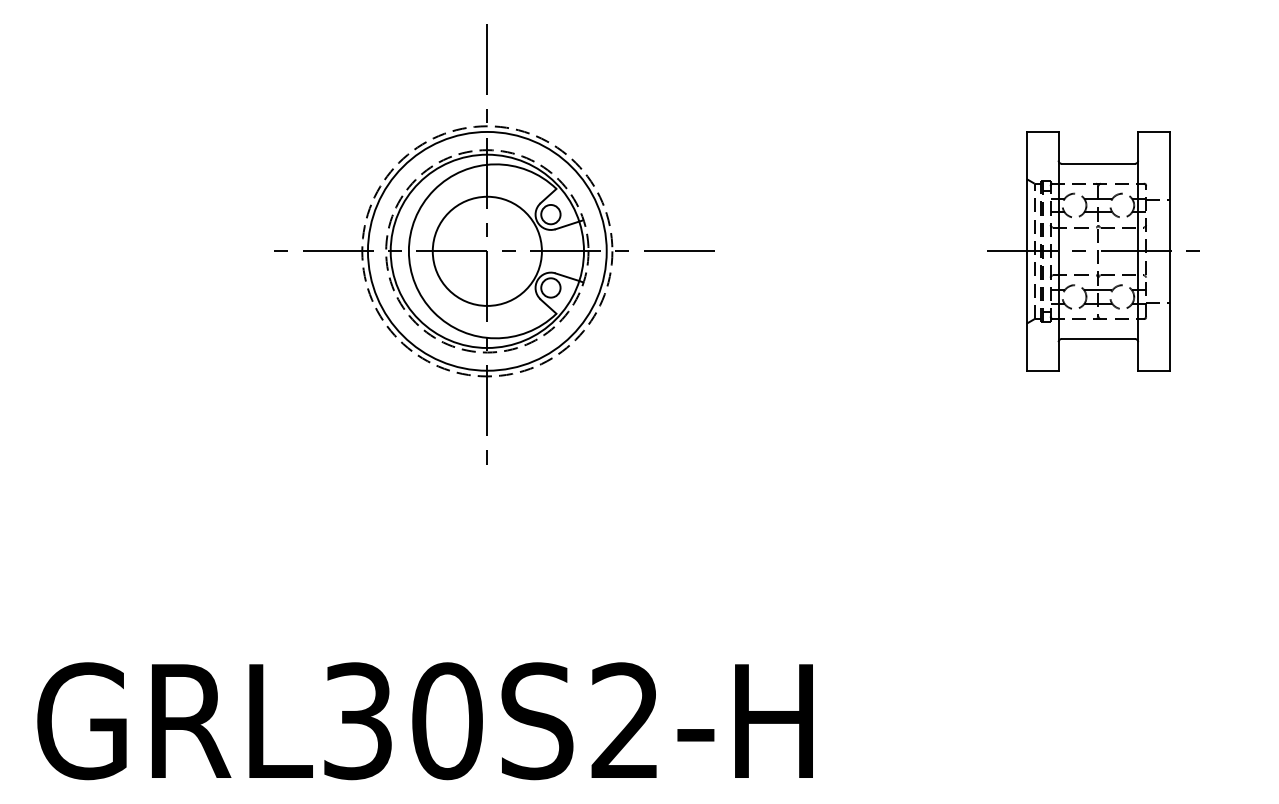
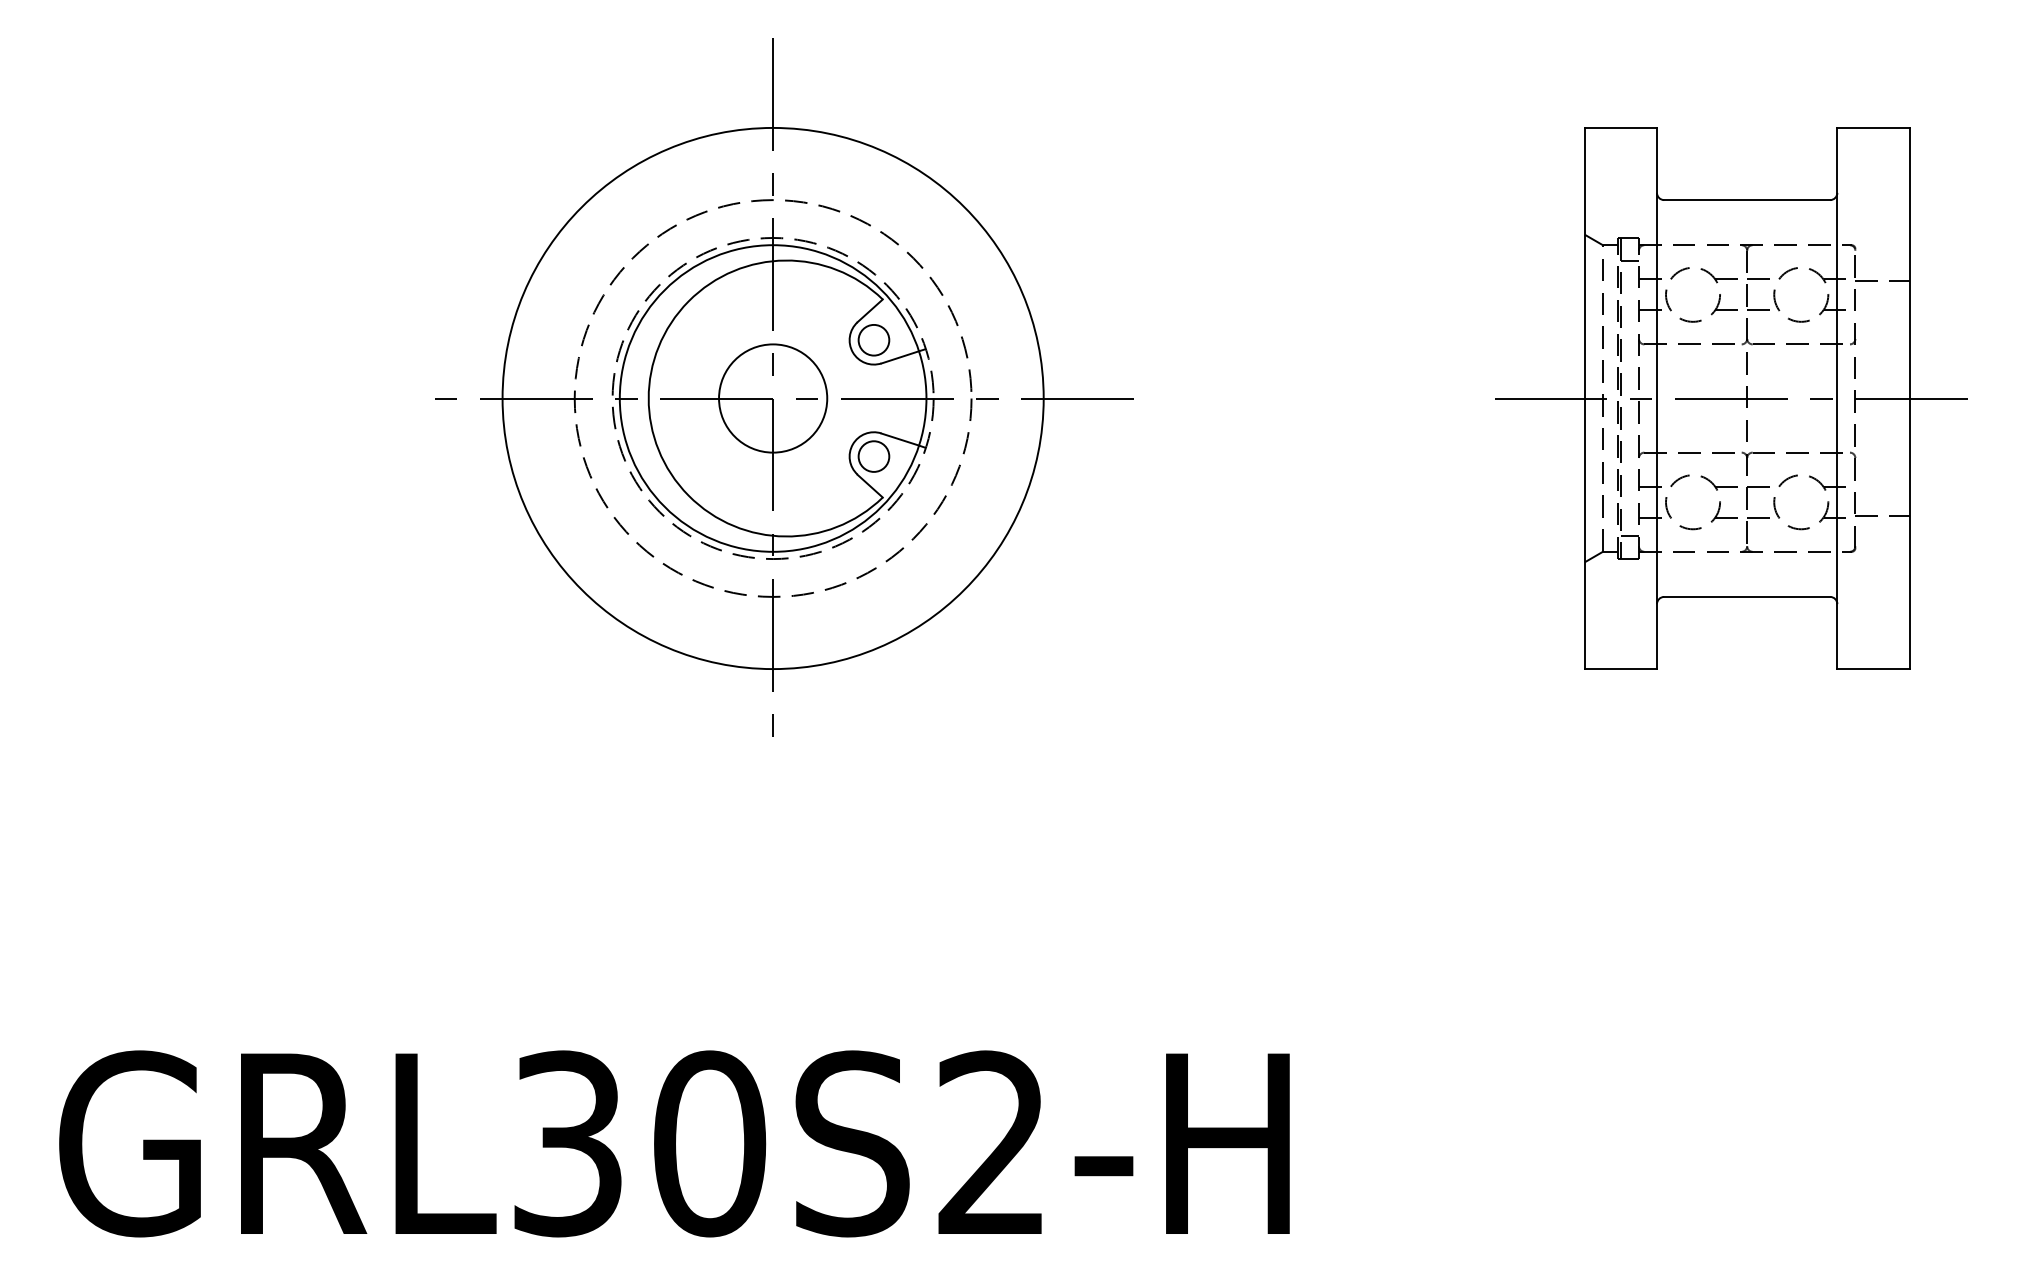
circle: (486, 250) -> (771, 397), size x1.43
circle: (487, 251) -> (773, 398), size x0.62
part: (1091, 251) -> (1731, 398), size x1.43

